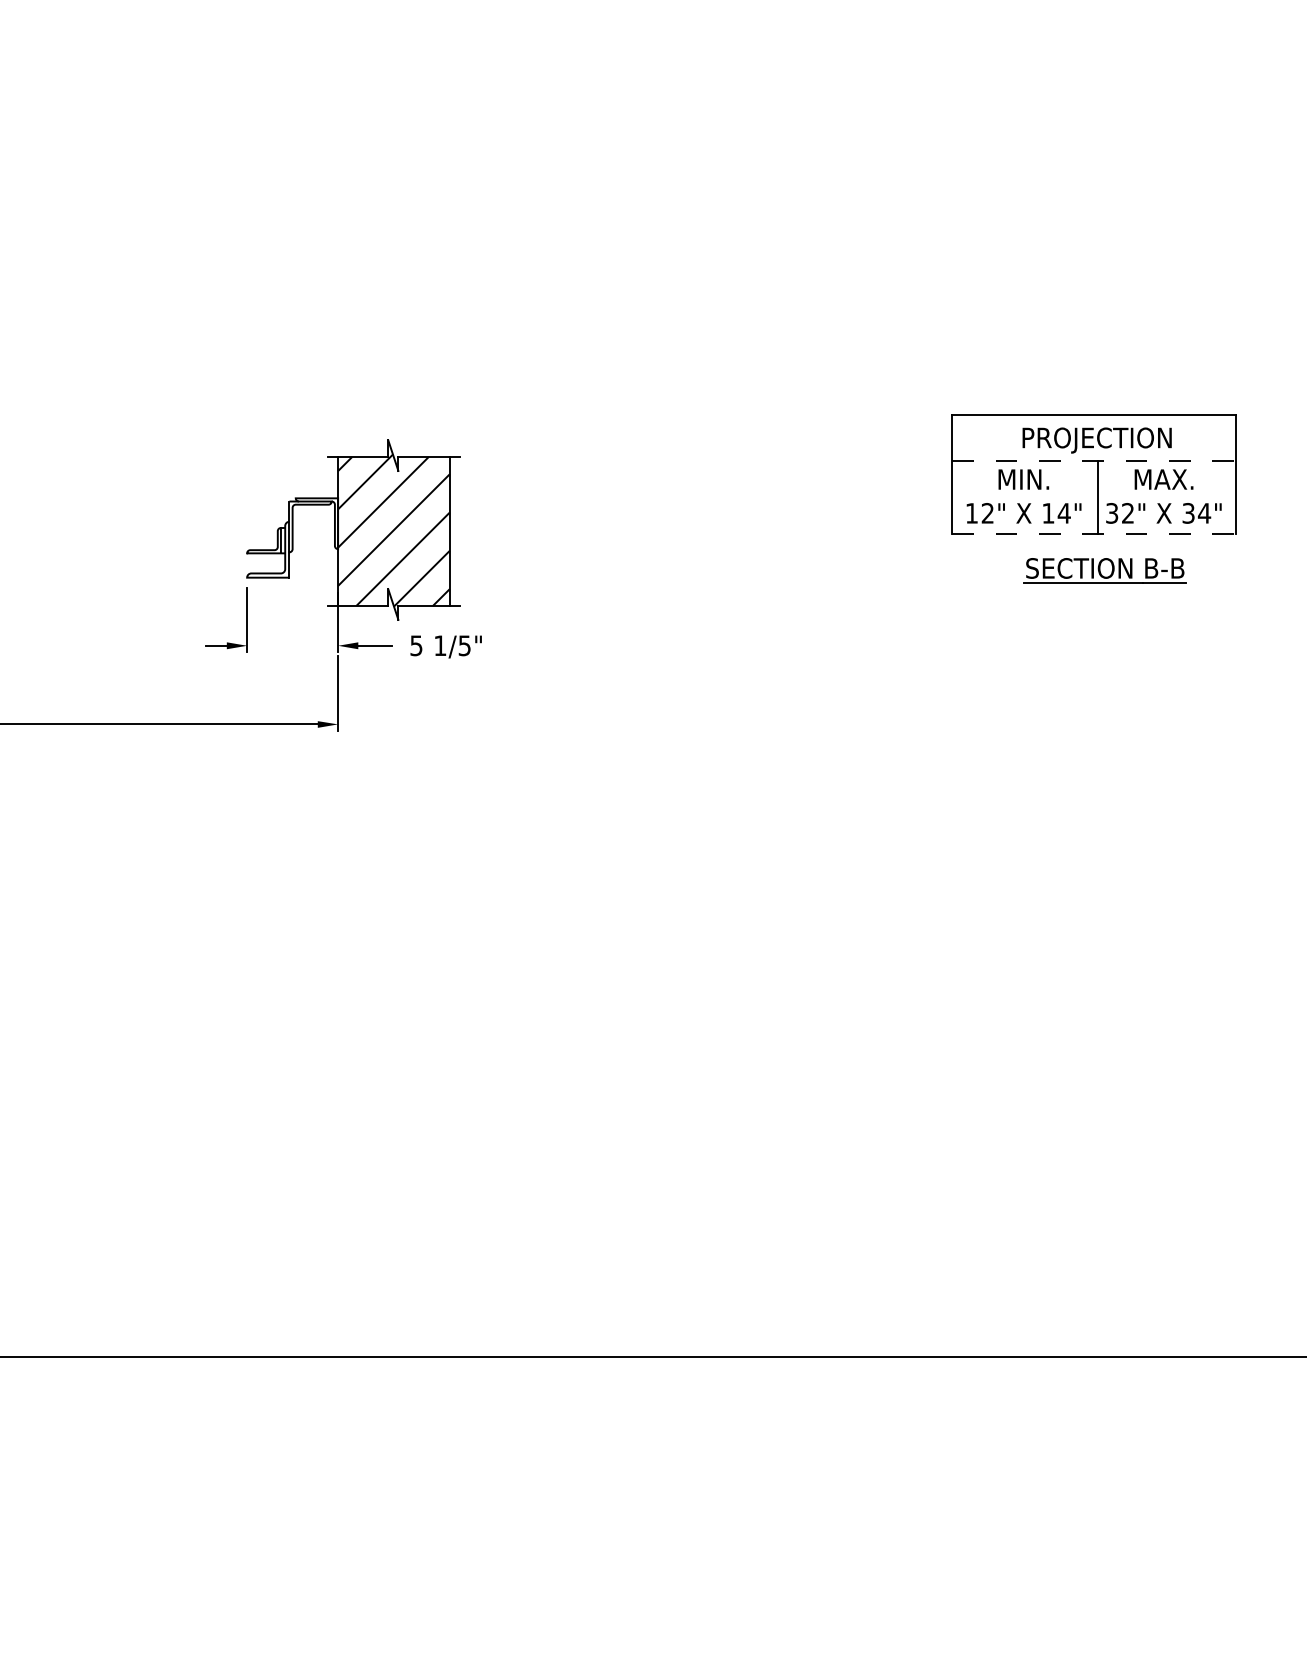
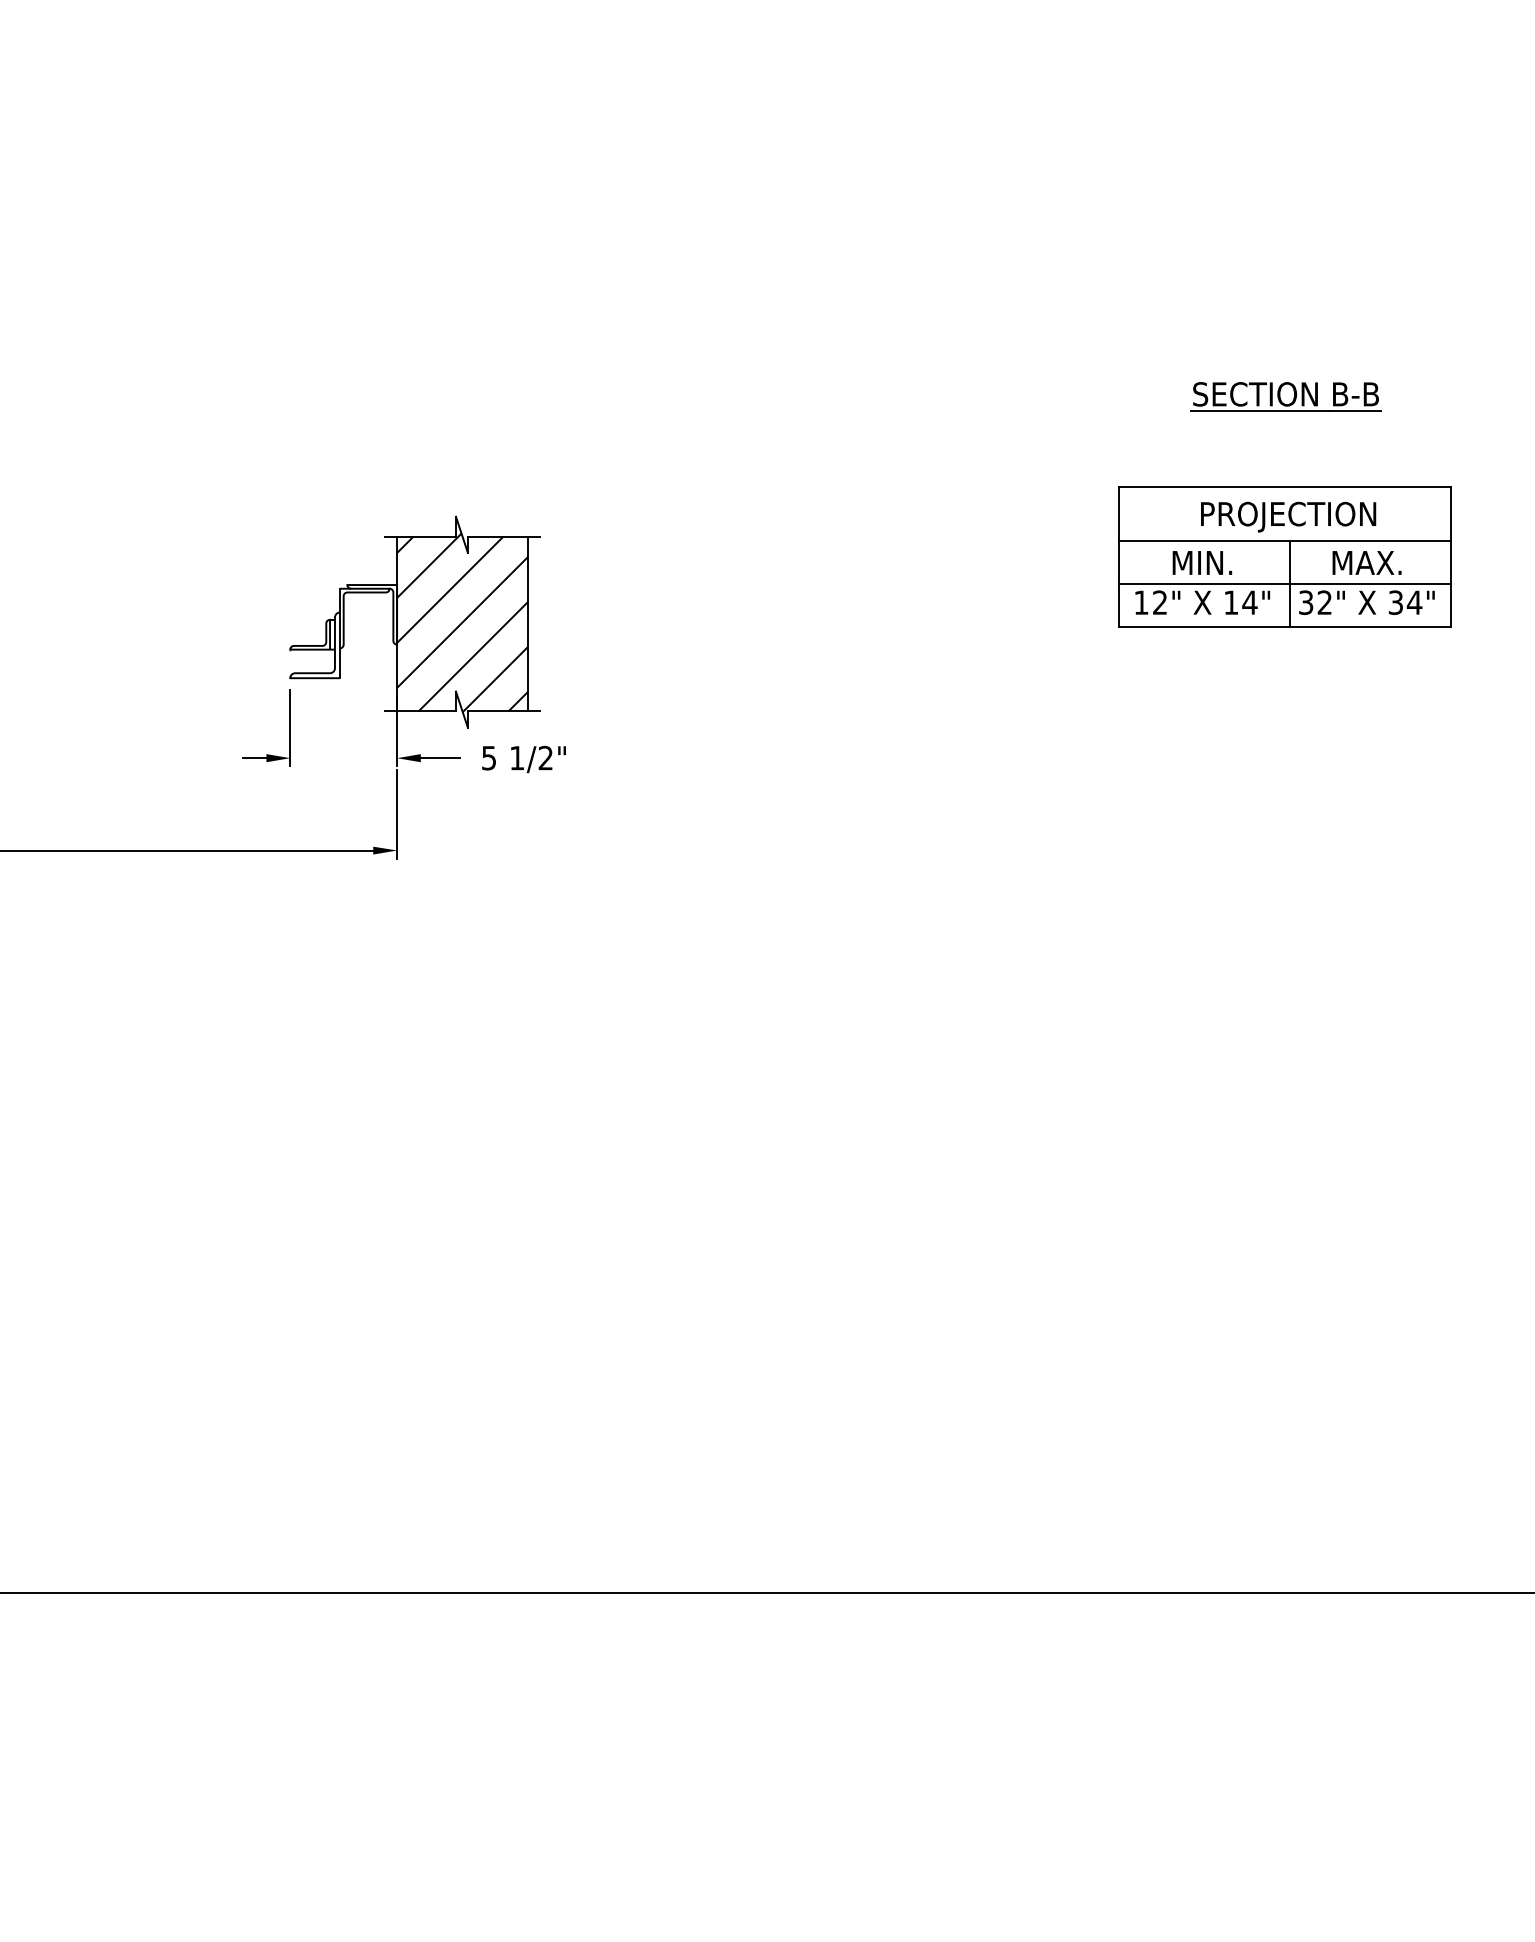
line: (1094, 460) -> (1285, 540), dashed -> solid
line: (1093, 497) -> (1284, 584), added
line: (1094, 534) -> (1285, 627), dashed -> solid
part: (1104, 570) -> (1285, 396), moved
text: (464, 645) -> (545, 757), 1/5" -> 1/2"

